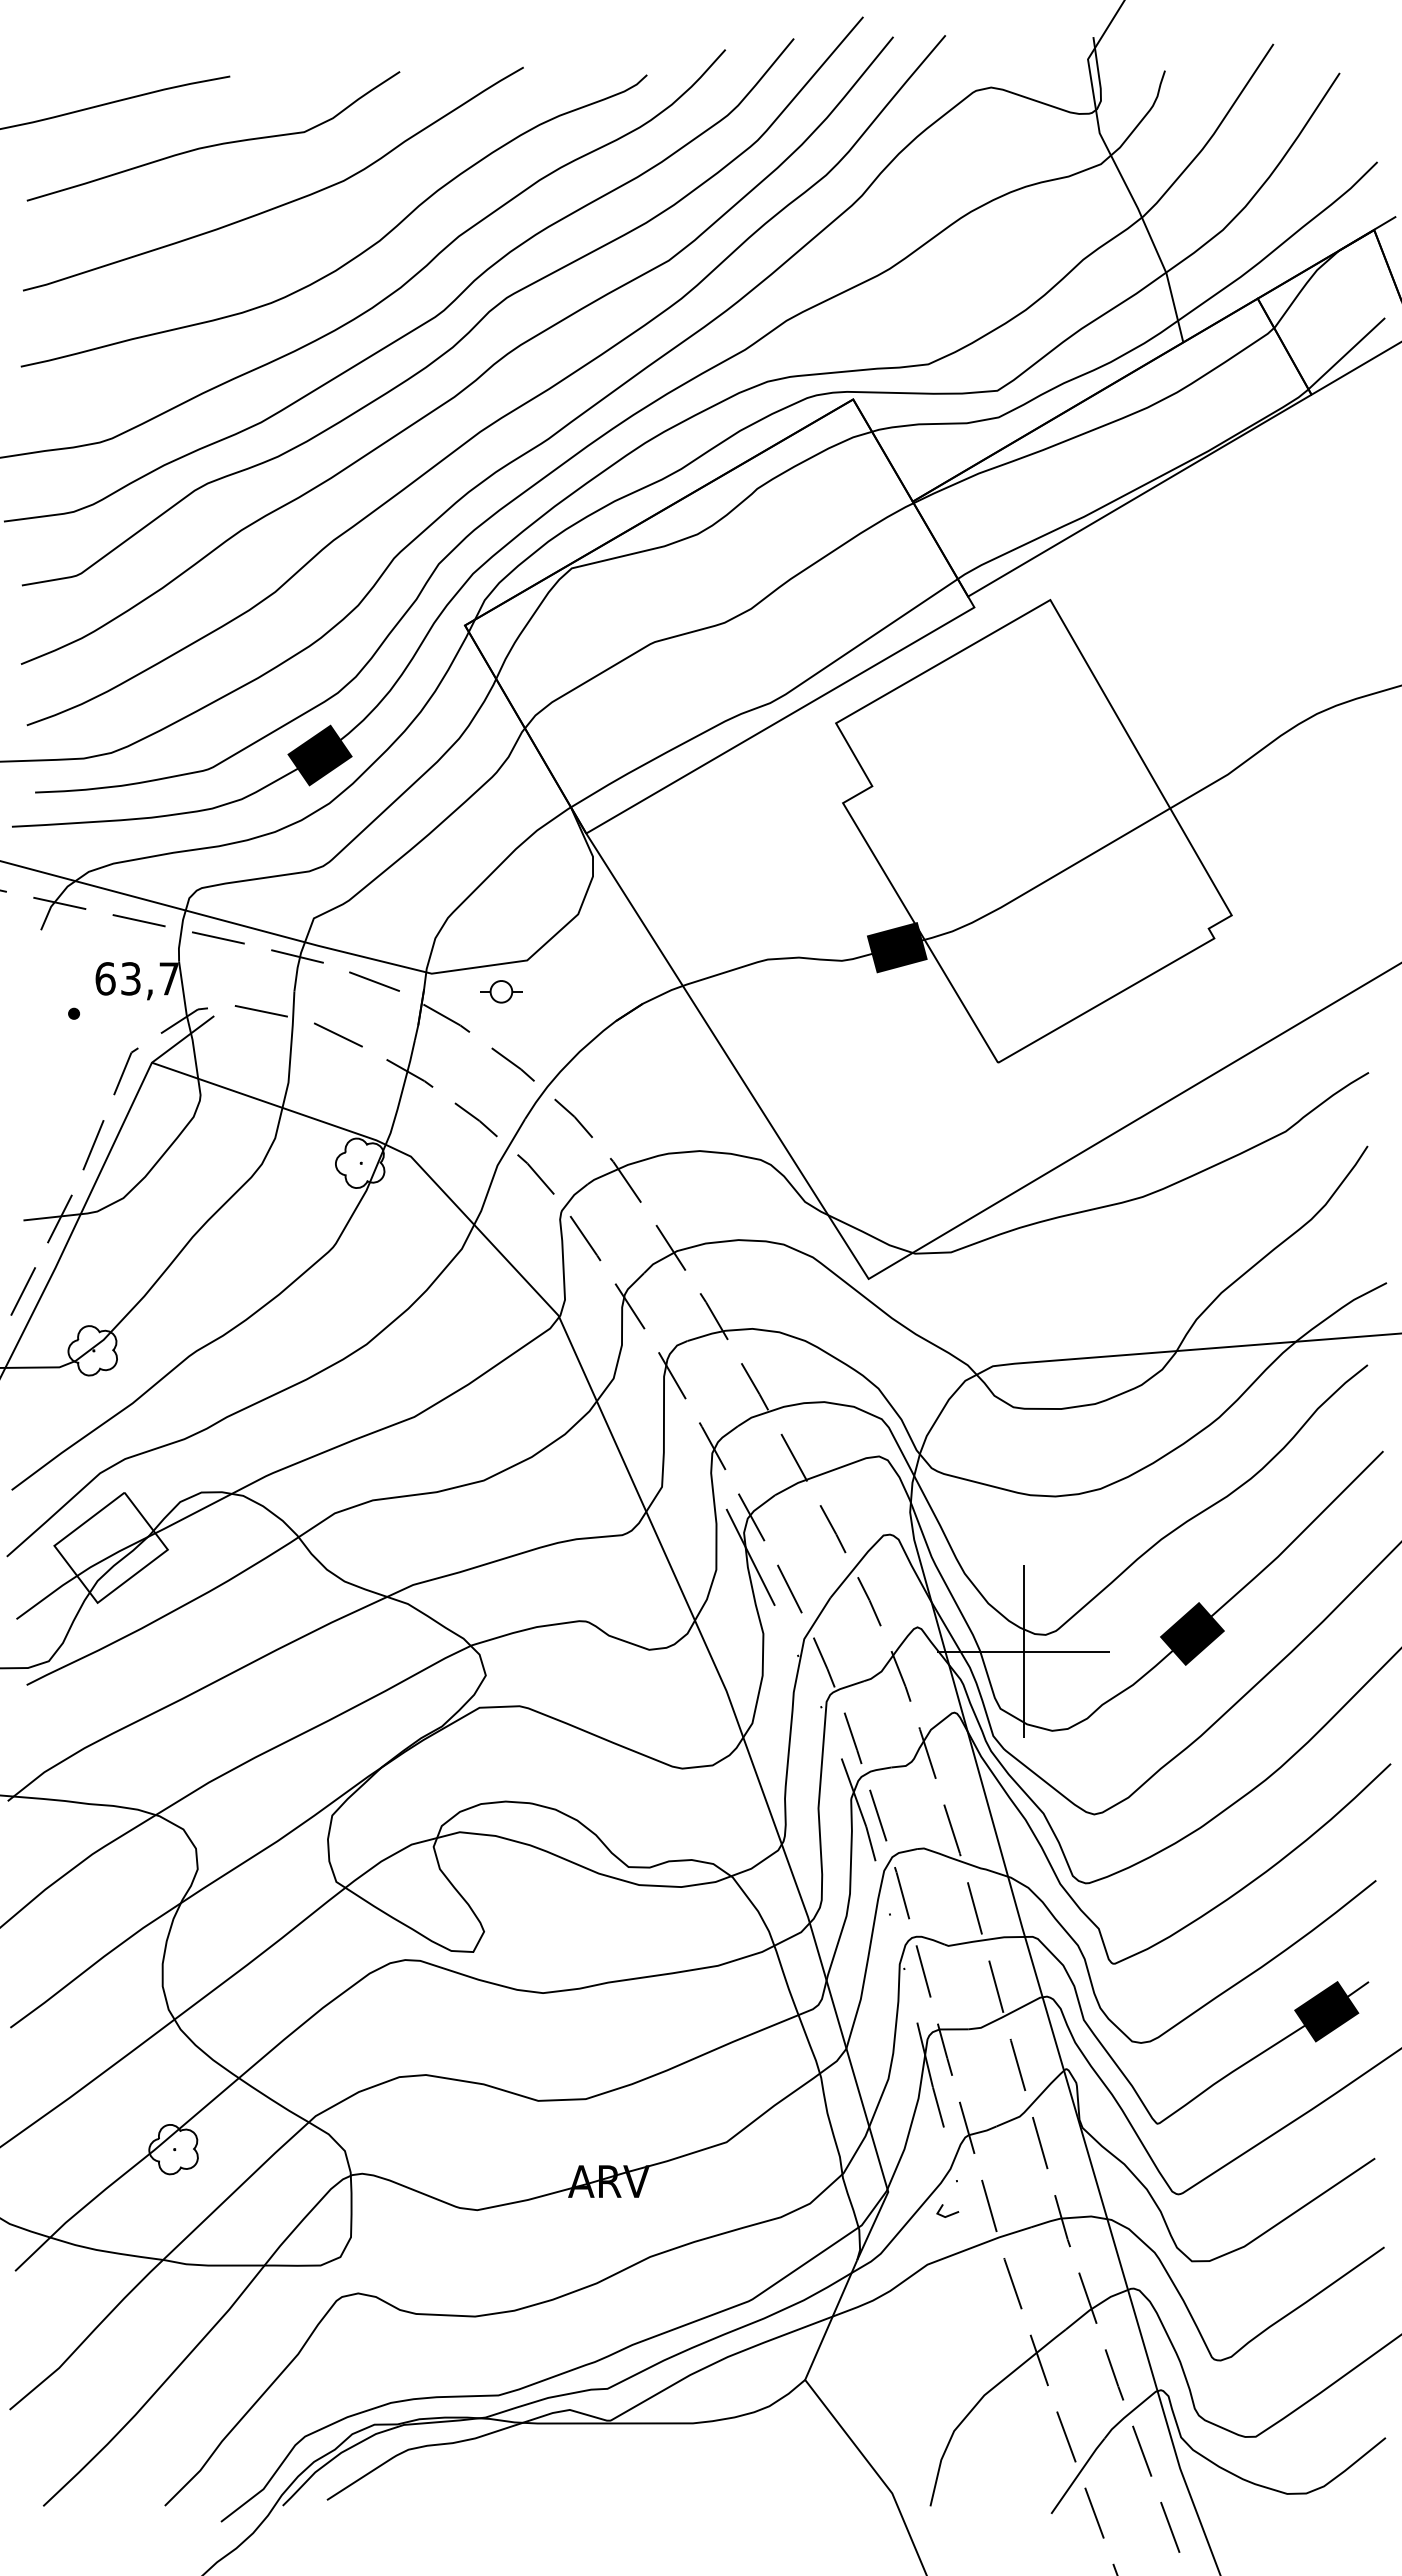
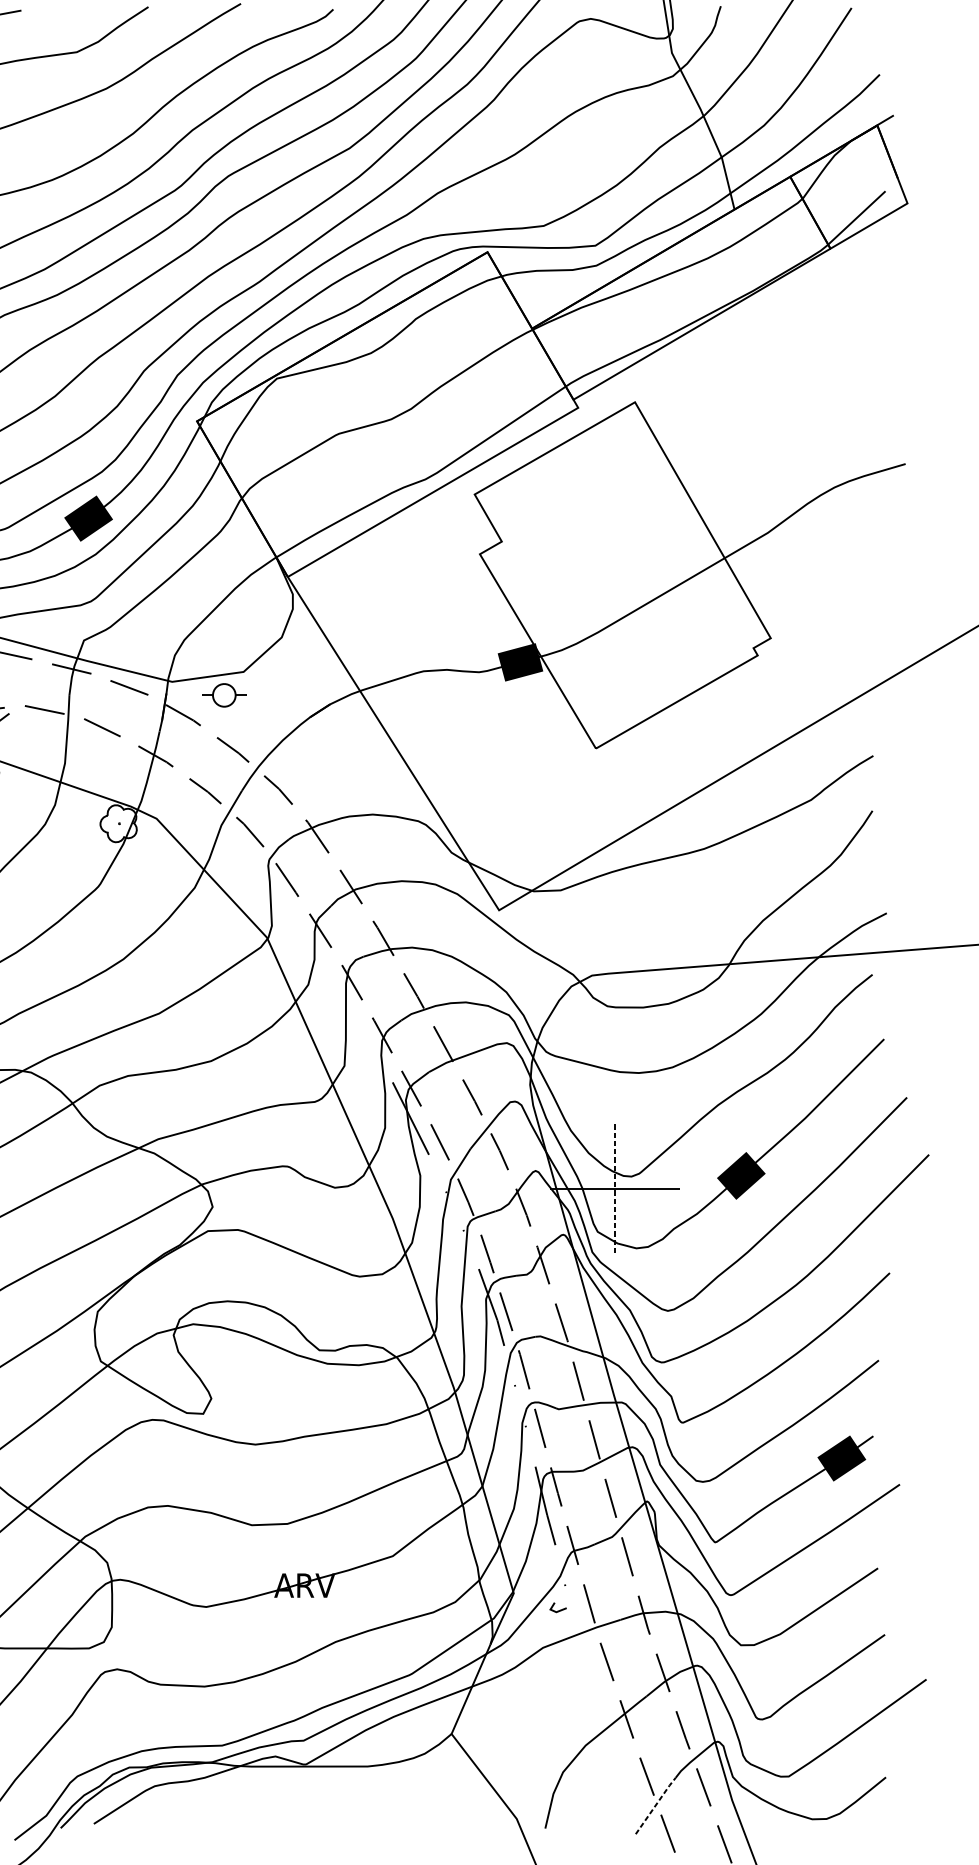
part: (501, 991) -> (224, 695), size x1.4
line: (1023, 1651) -> (614, 1189), solid -> dashed
line: (1078, 2475) -> (656, 1805), solid -> dashed

